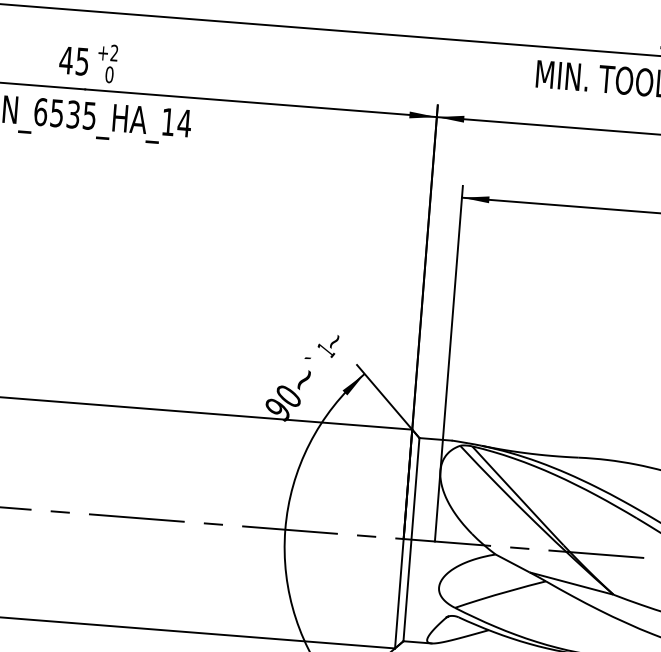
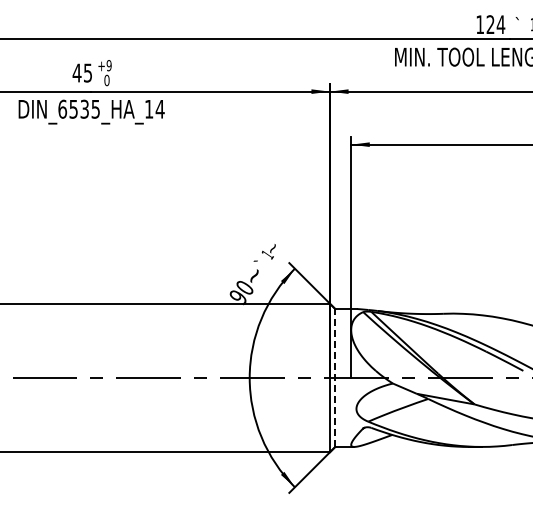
text: (113, 52) -> (108, 65), +2 -> +9
line: (411, 540) -> (335, 378), solid -> dashed

